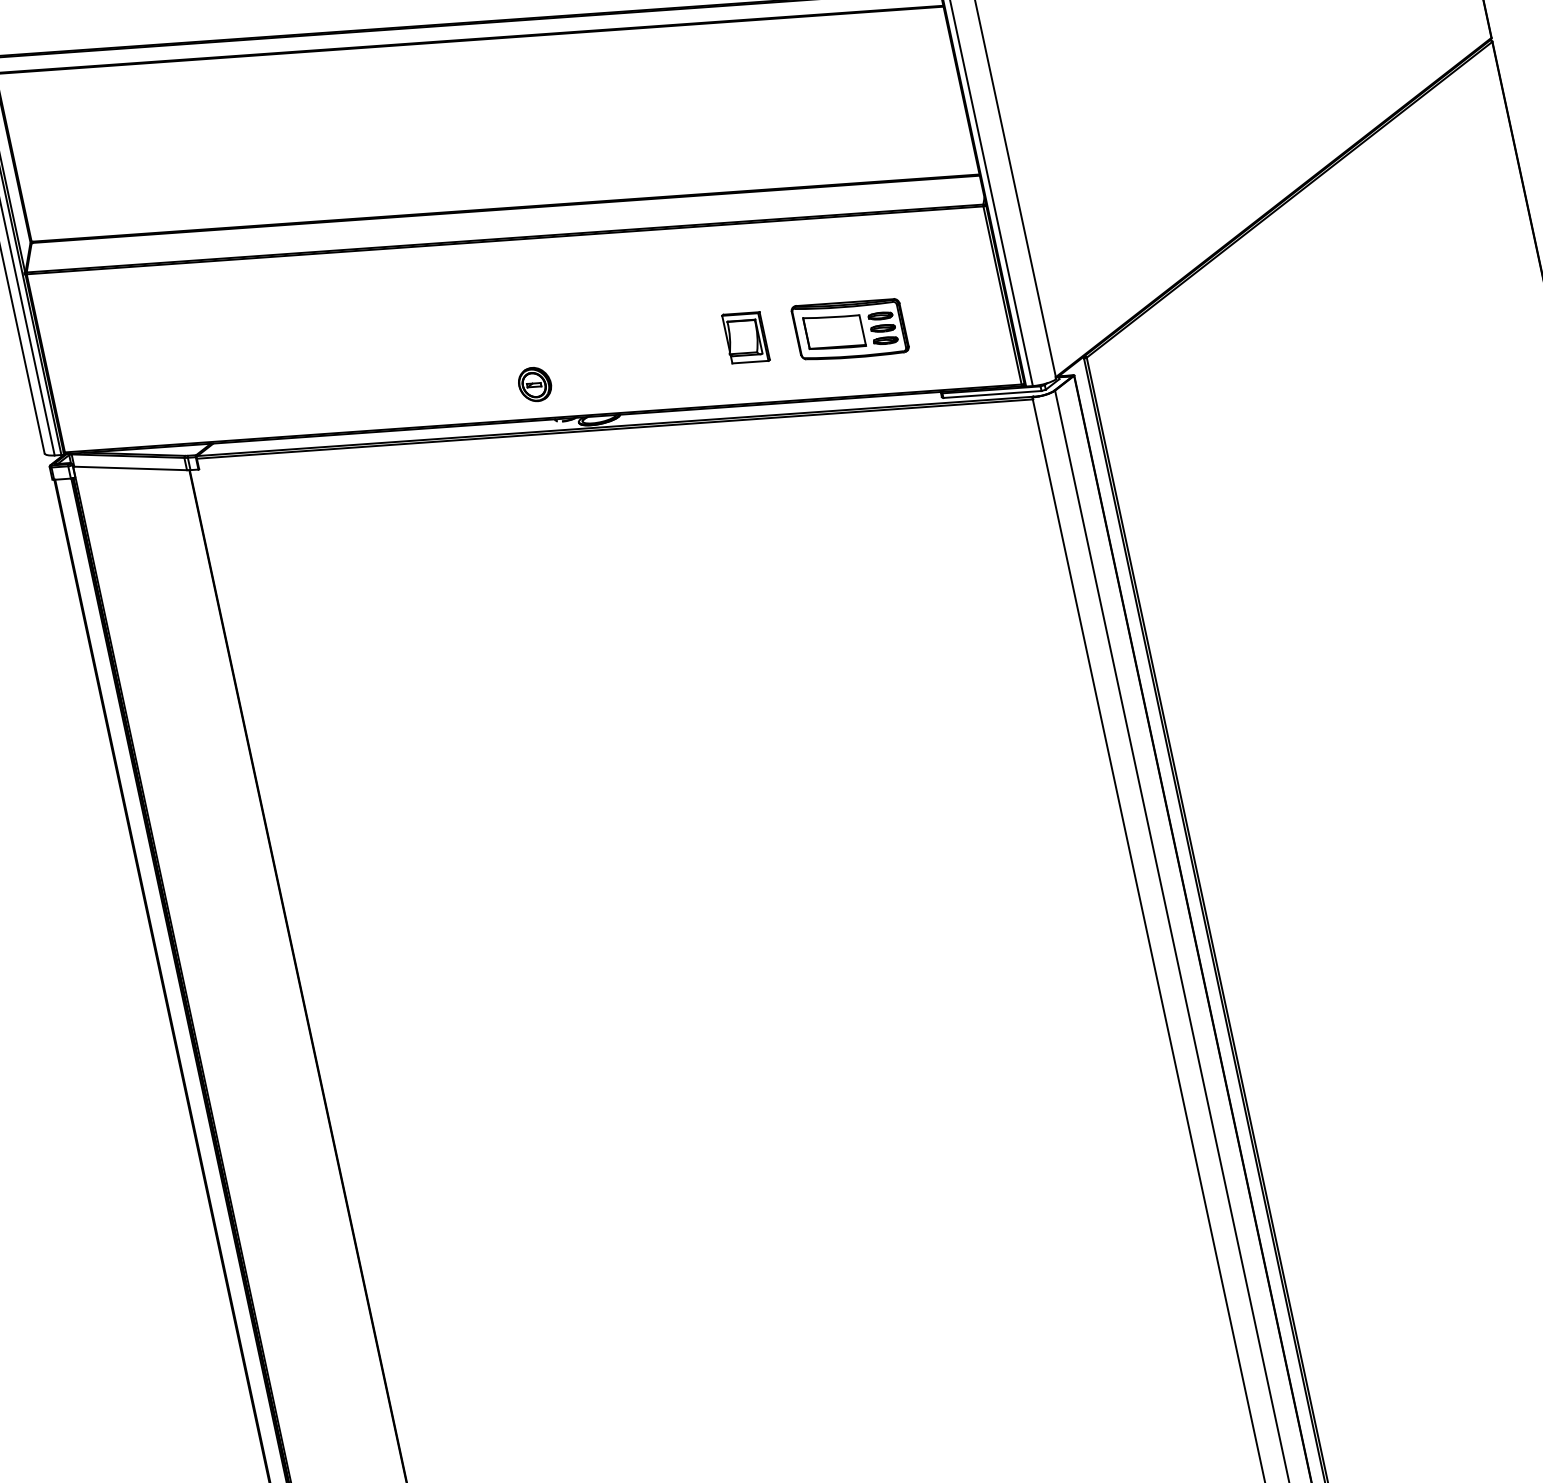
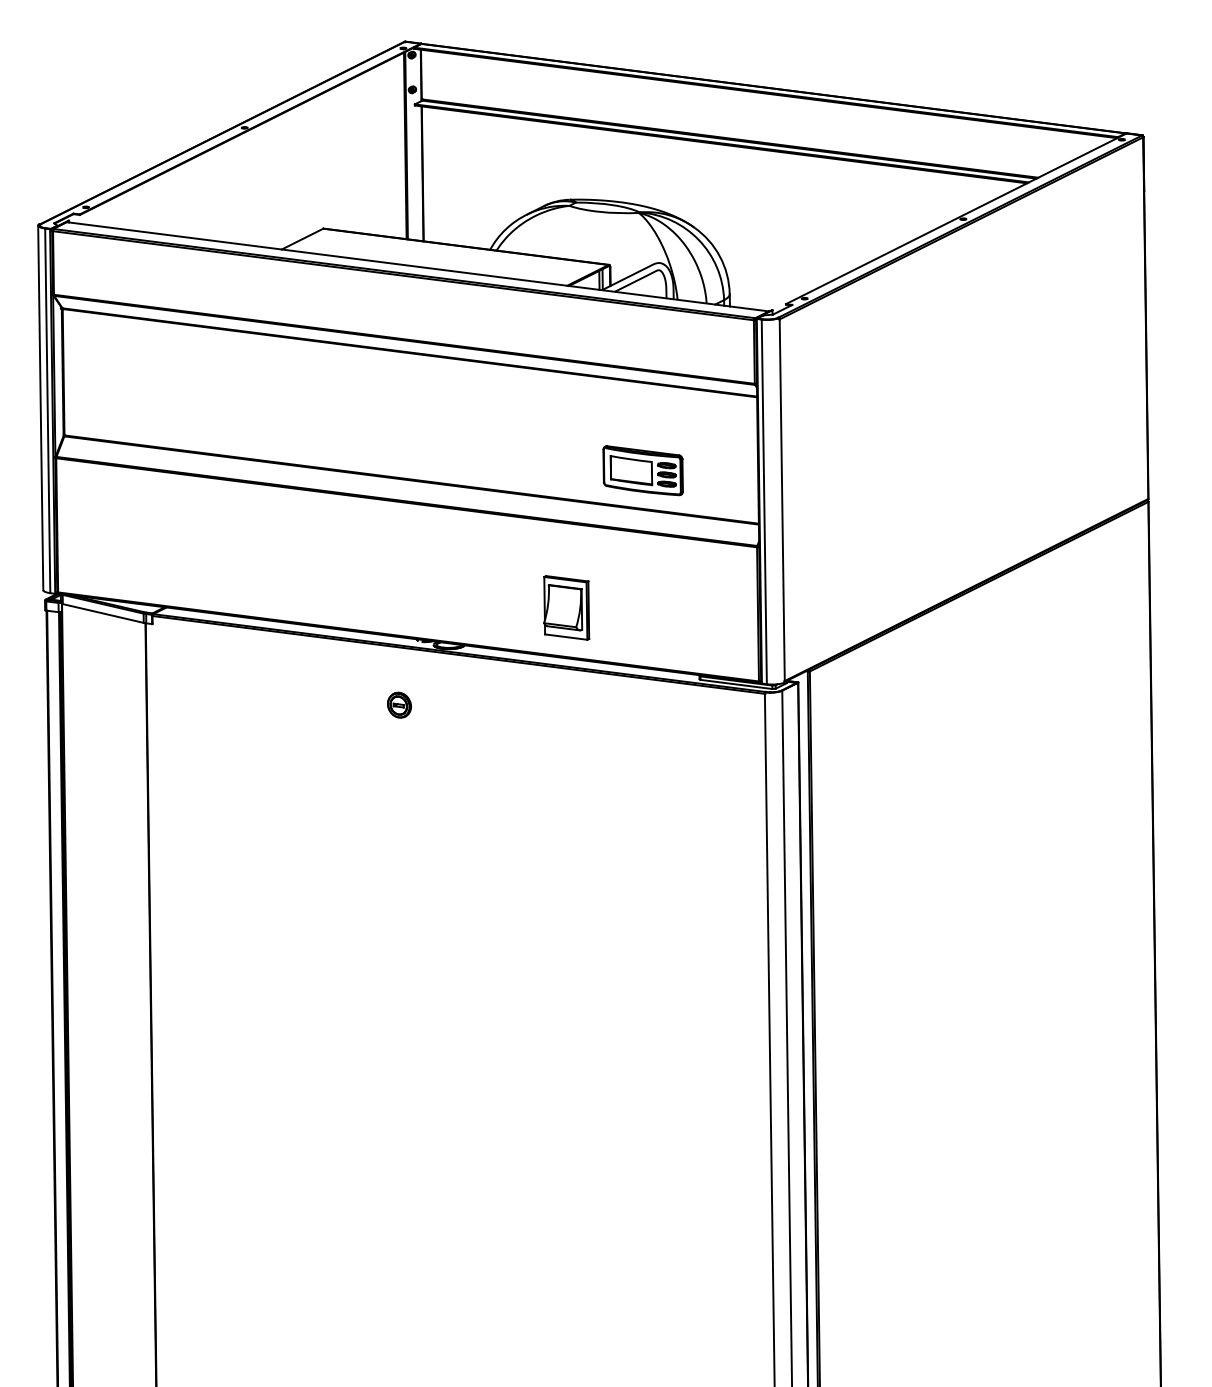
part: (849, 329) -> (642, 470), moved
part: (745, 337) -> (566, 607), size x1.6
part: (534, 383) -> (399, 704), moved

